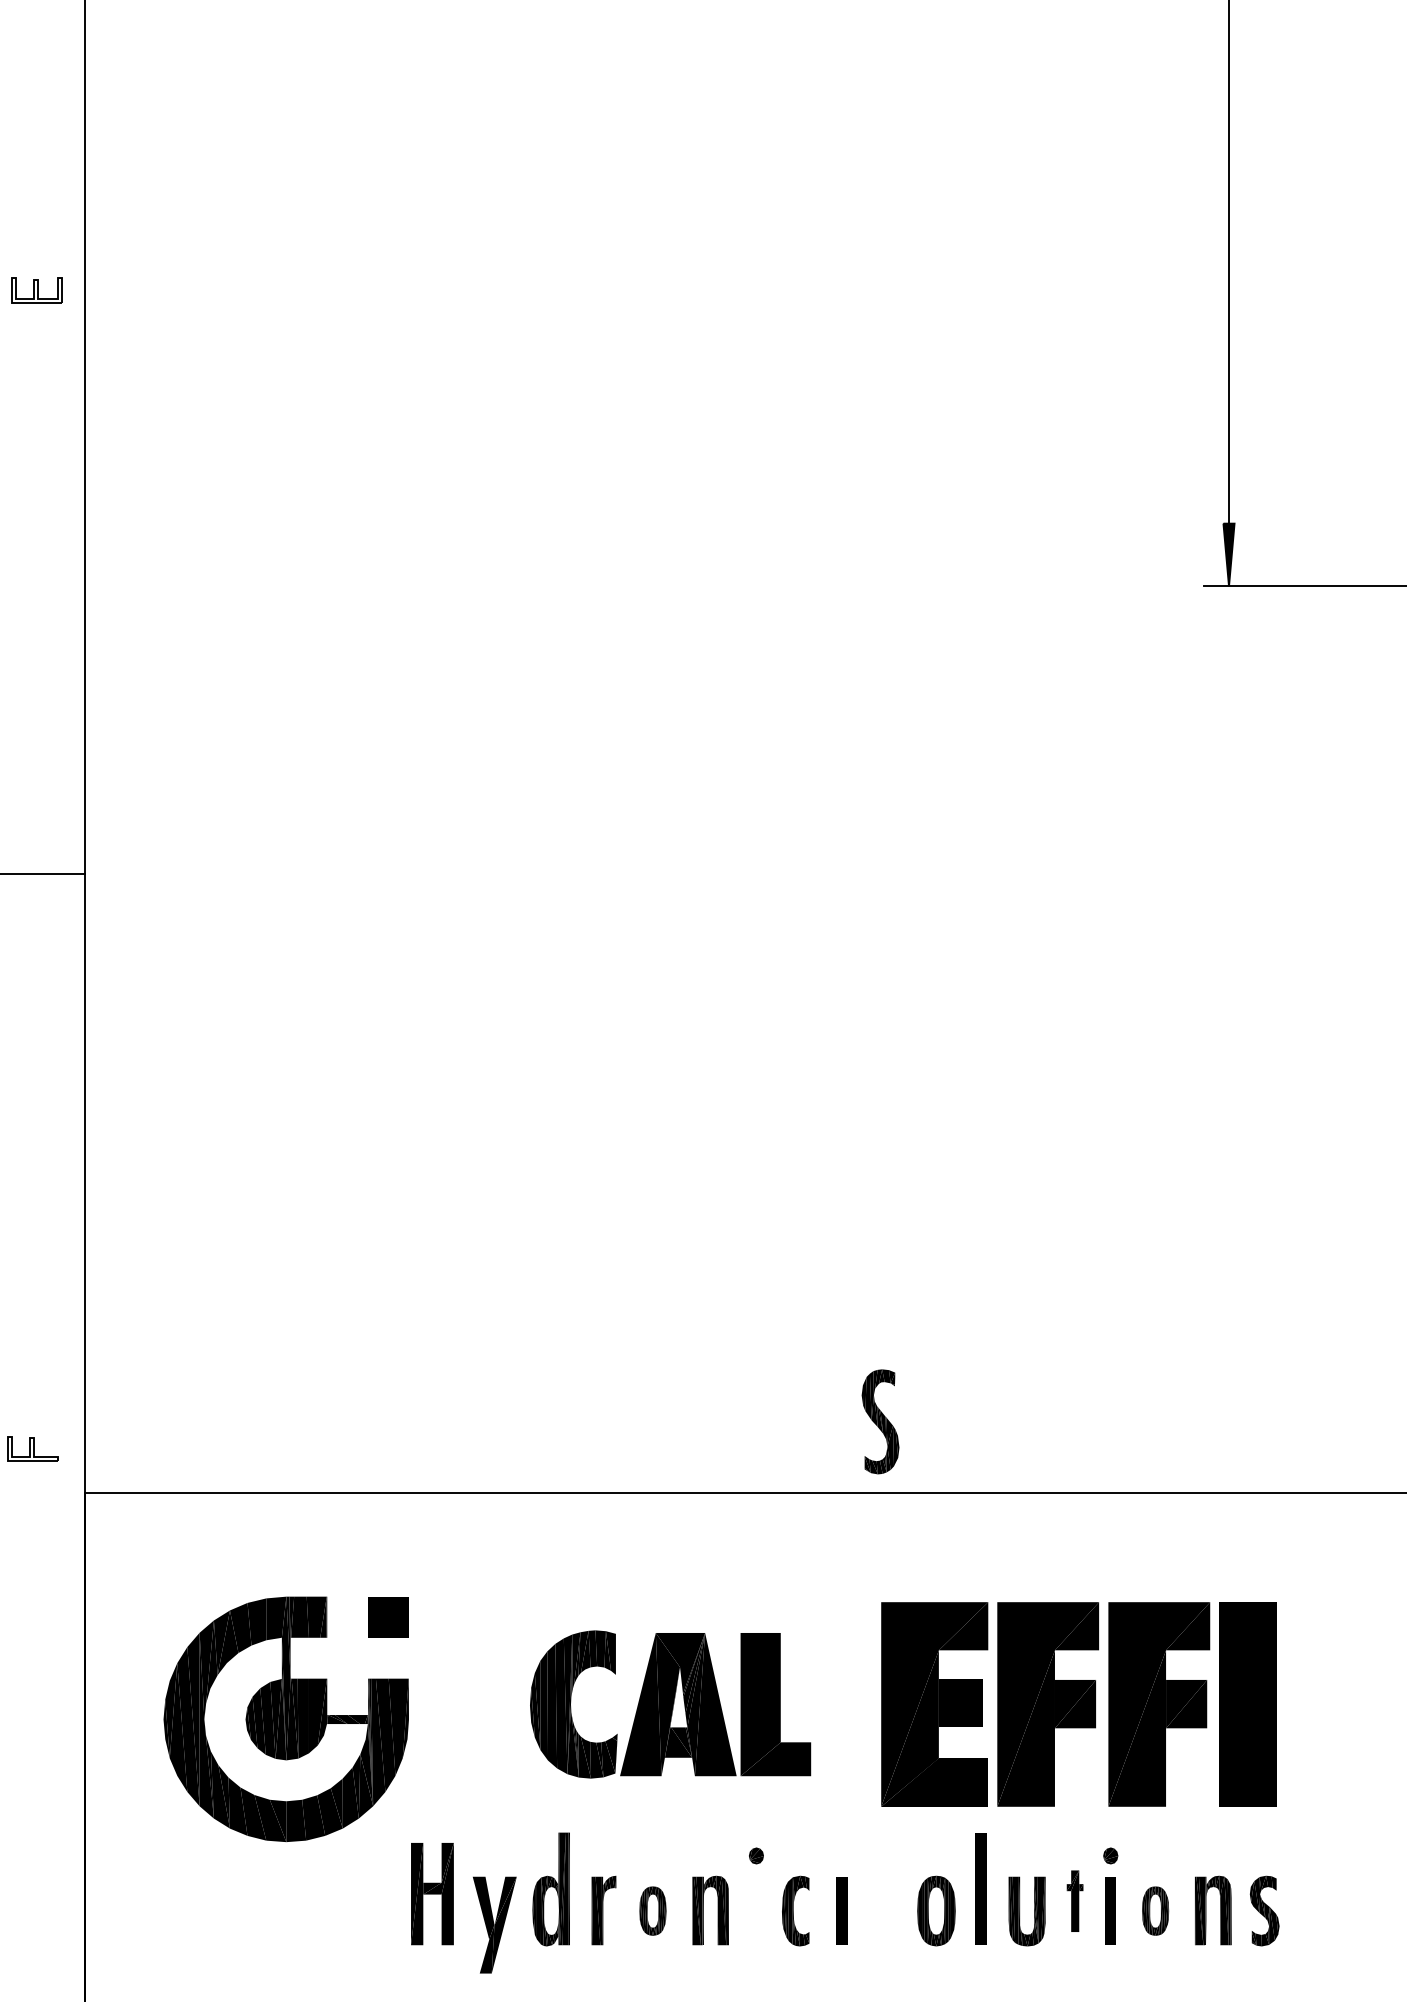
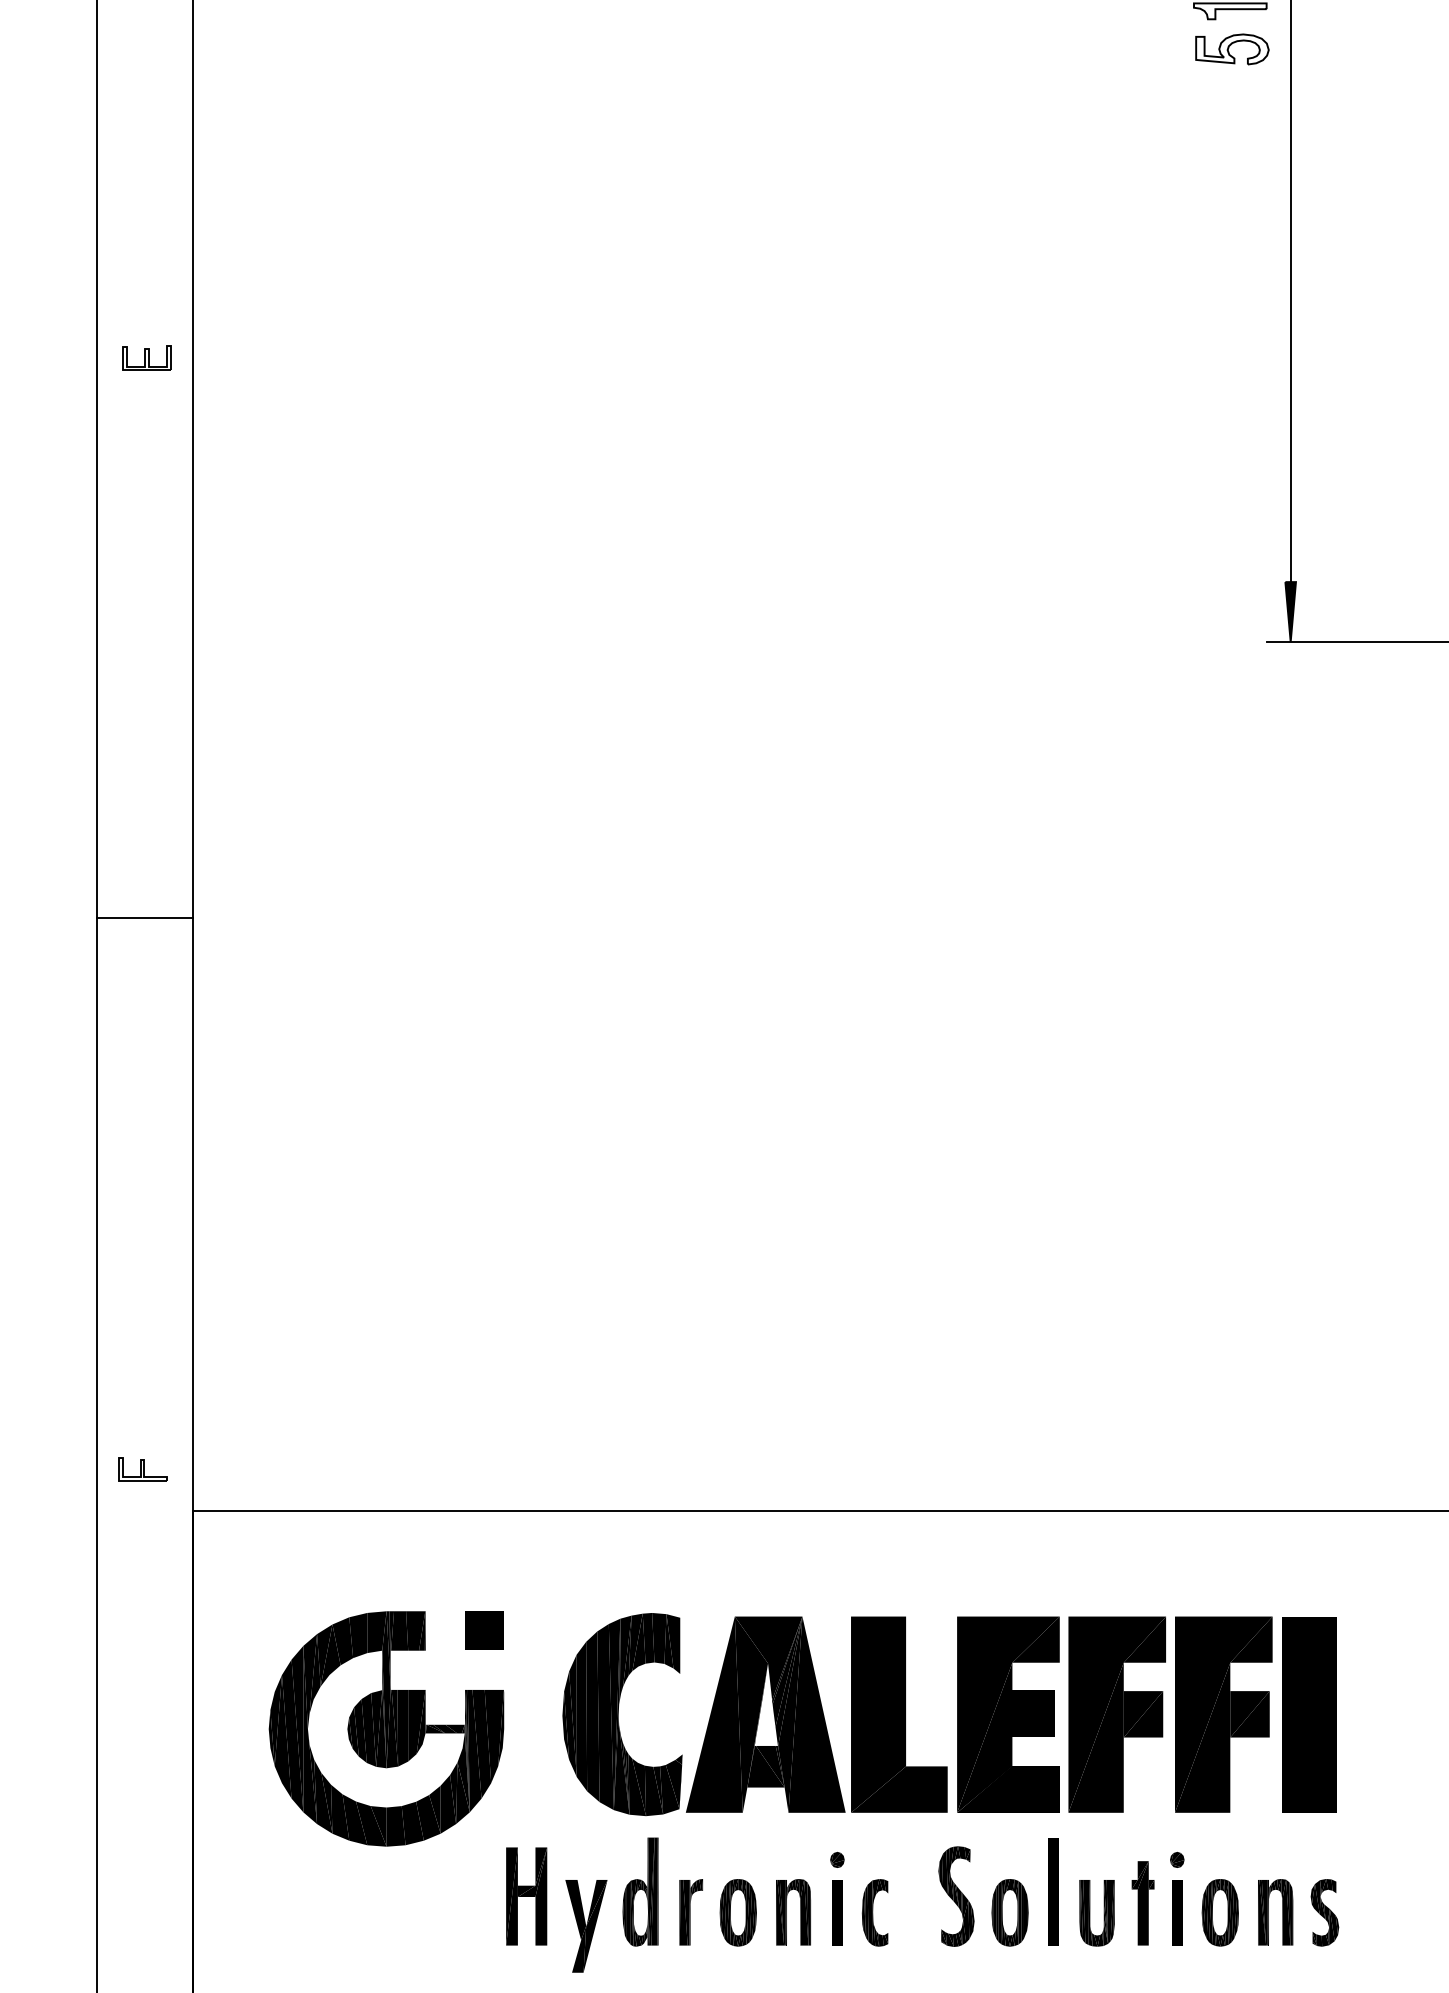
part: (880, 1421) -> (956, 1896), moved
part: (669, 1704) -> (754, 1714), size x1.43
part: (1074, 1901) -> (1142, 1903), size x1.43
part: (652, 1910) -> (737, 1912), size x1.43
part: (842, 1910) -> (837, 1912), moved
part: (1154, 1910) -> (1219, 1912), size x1.43

